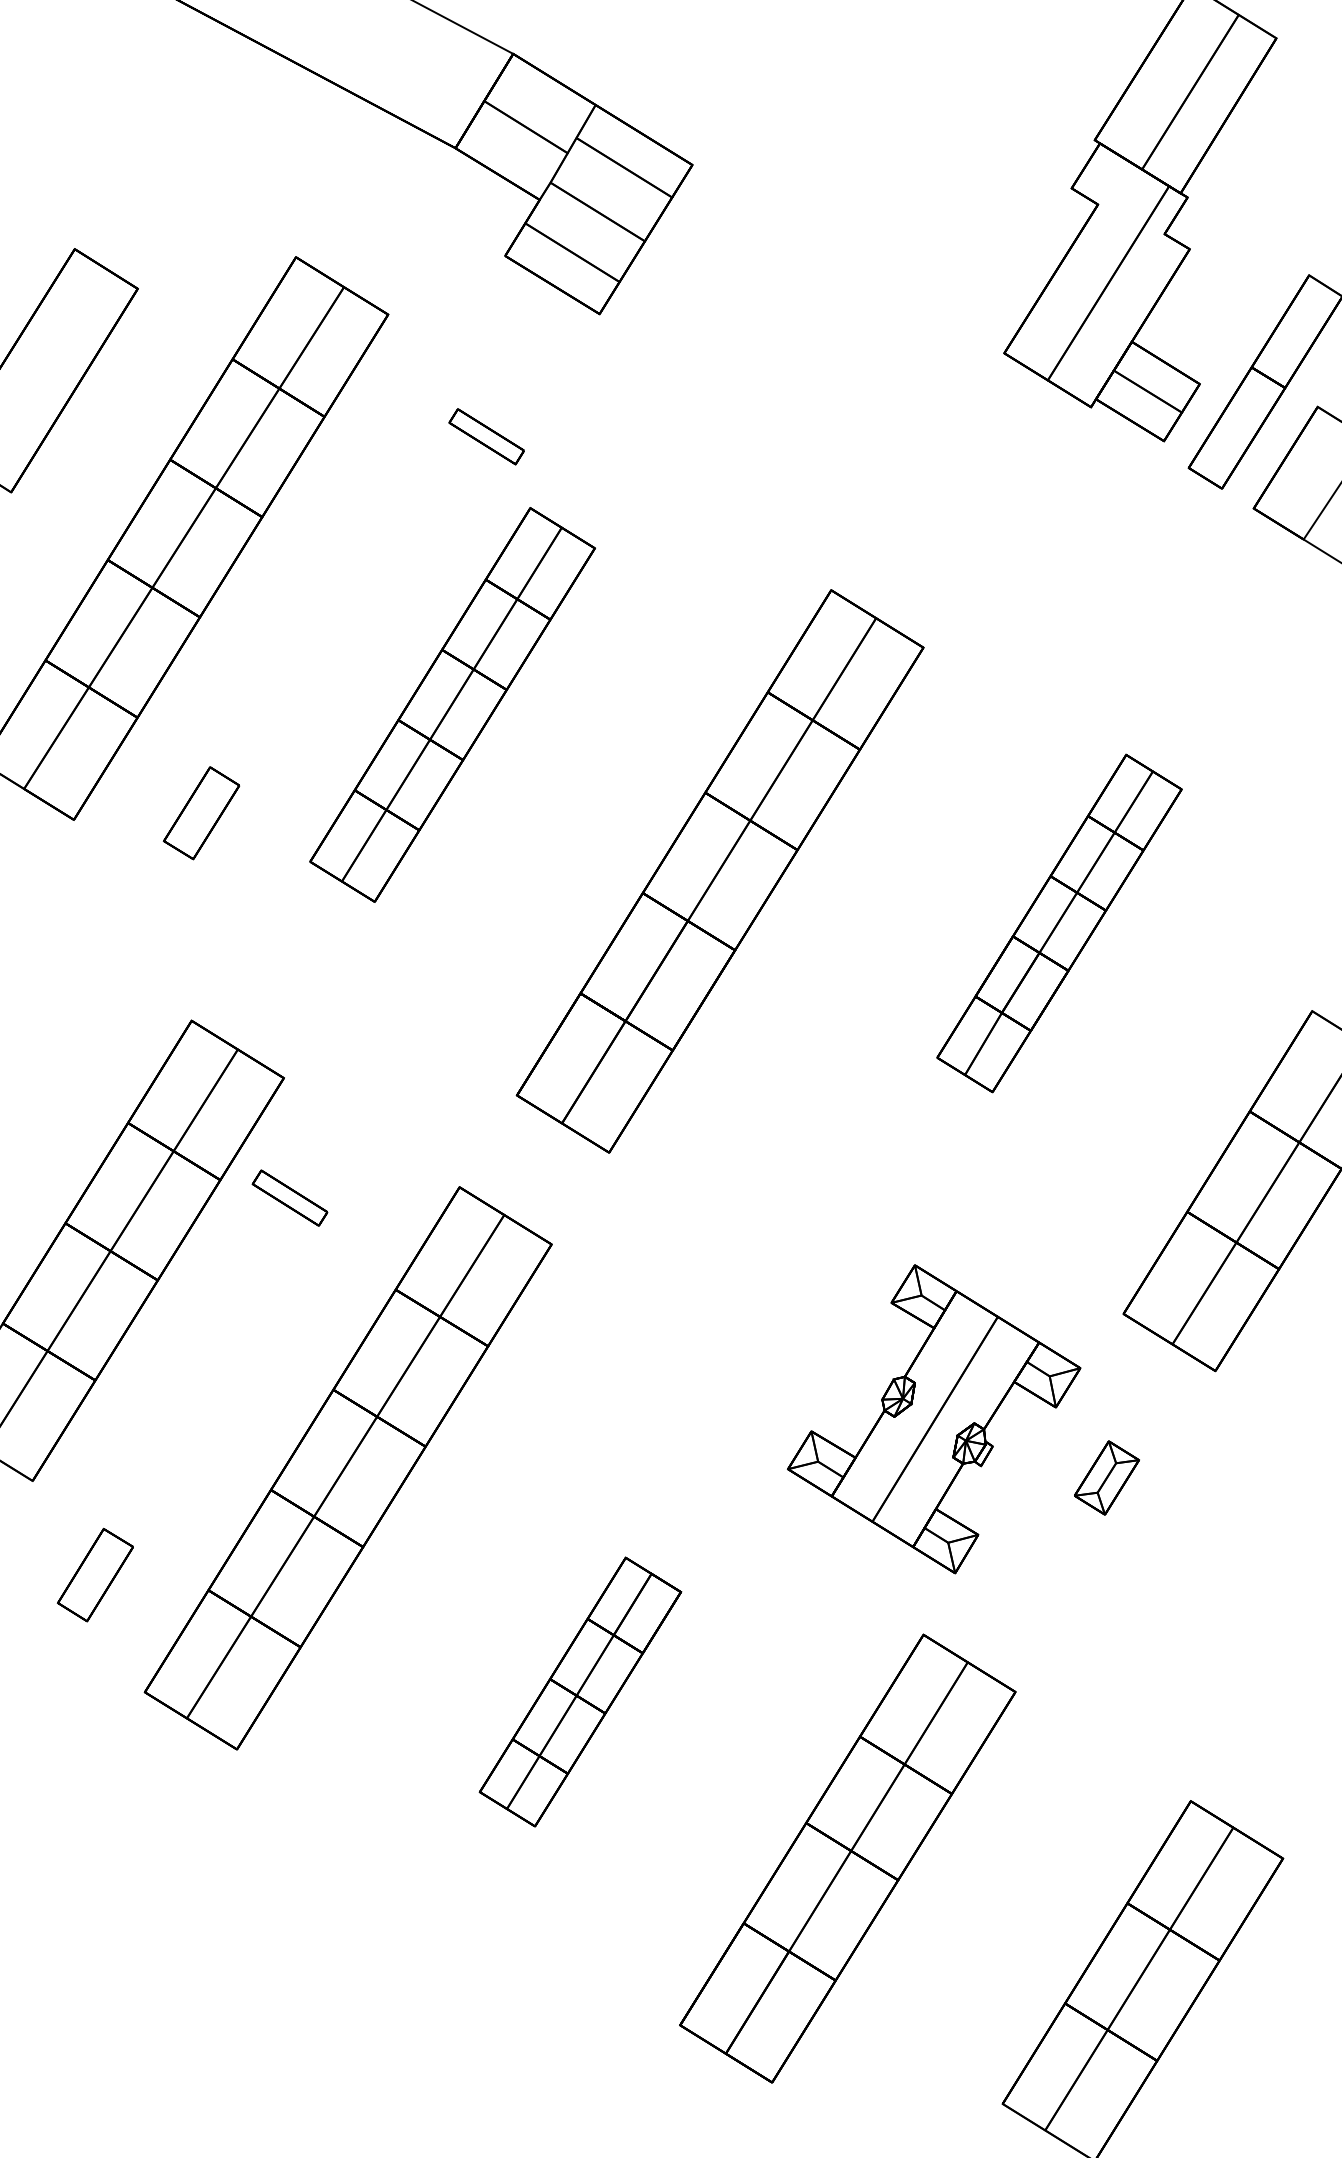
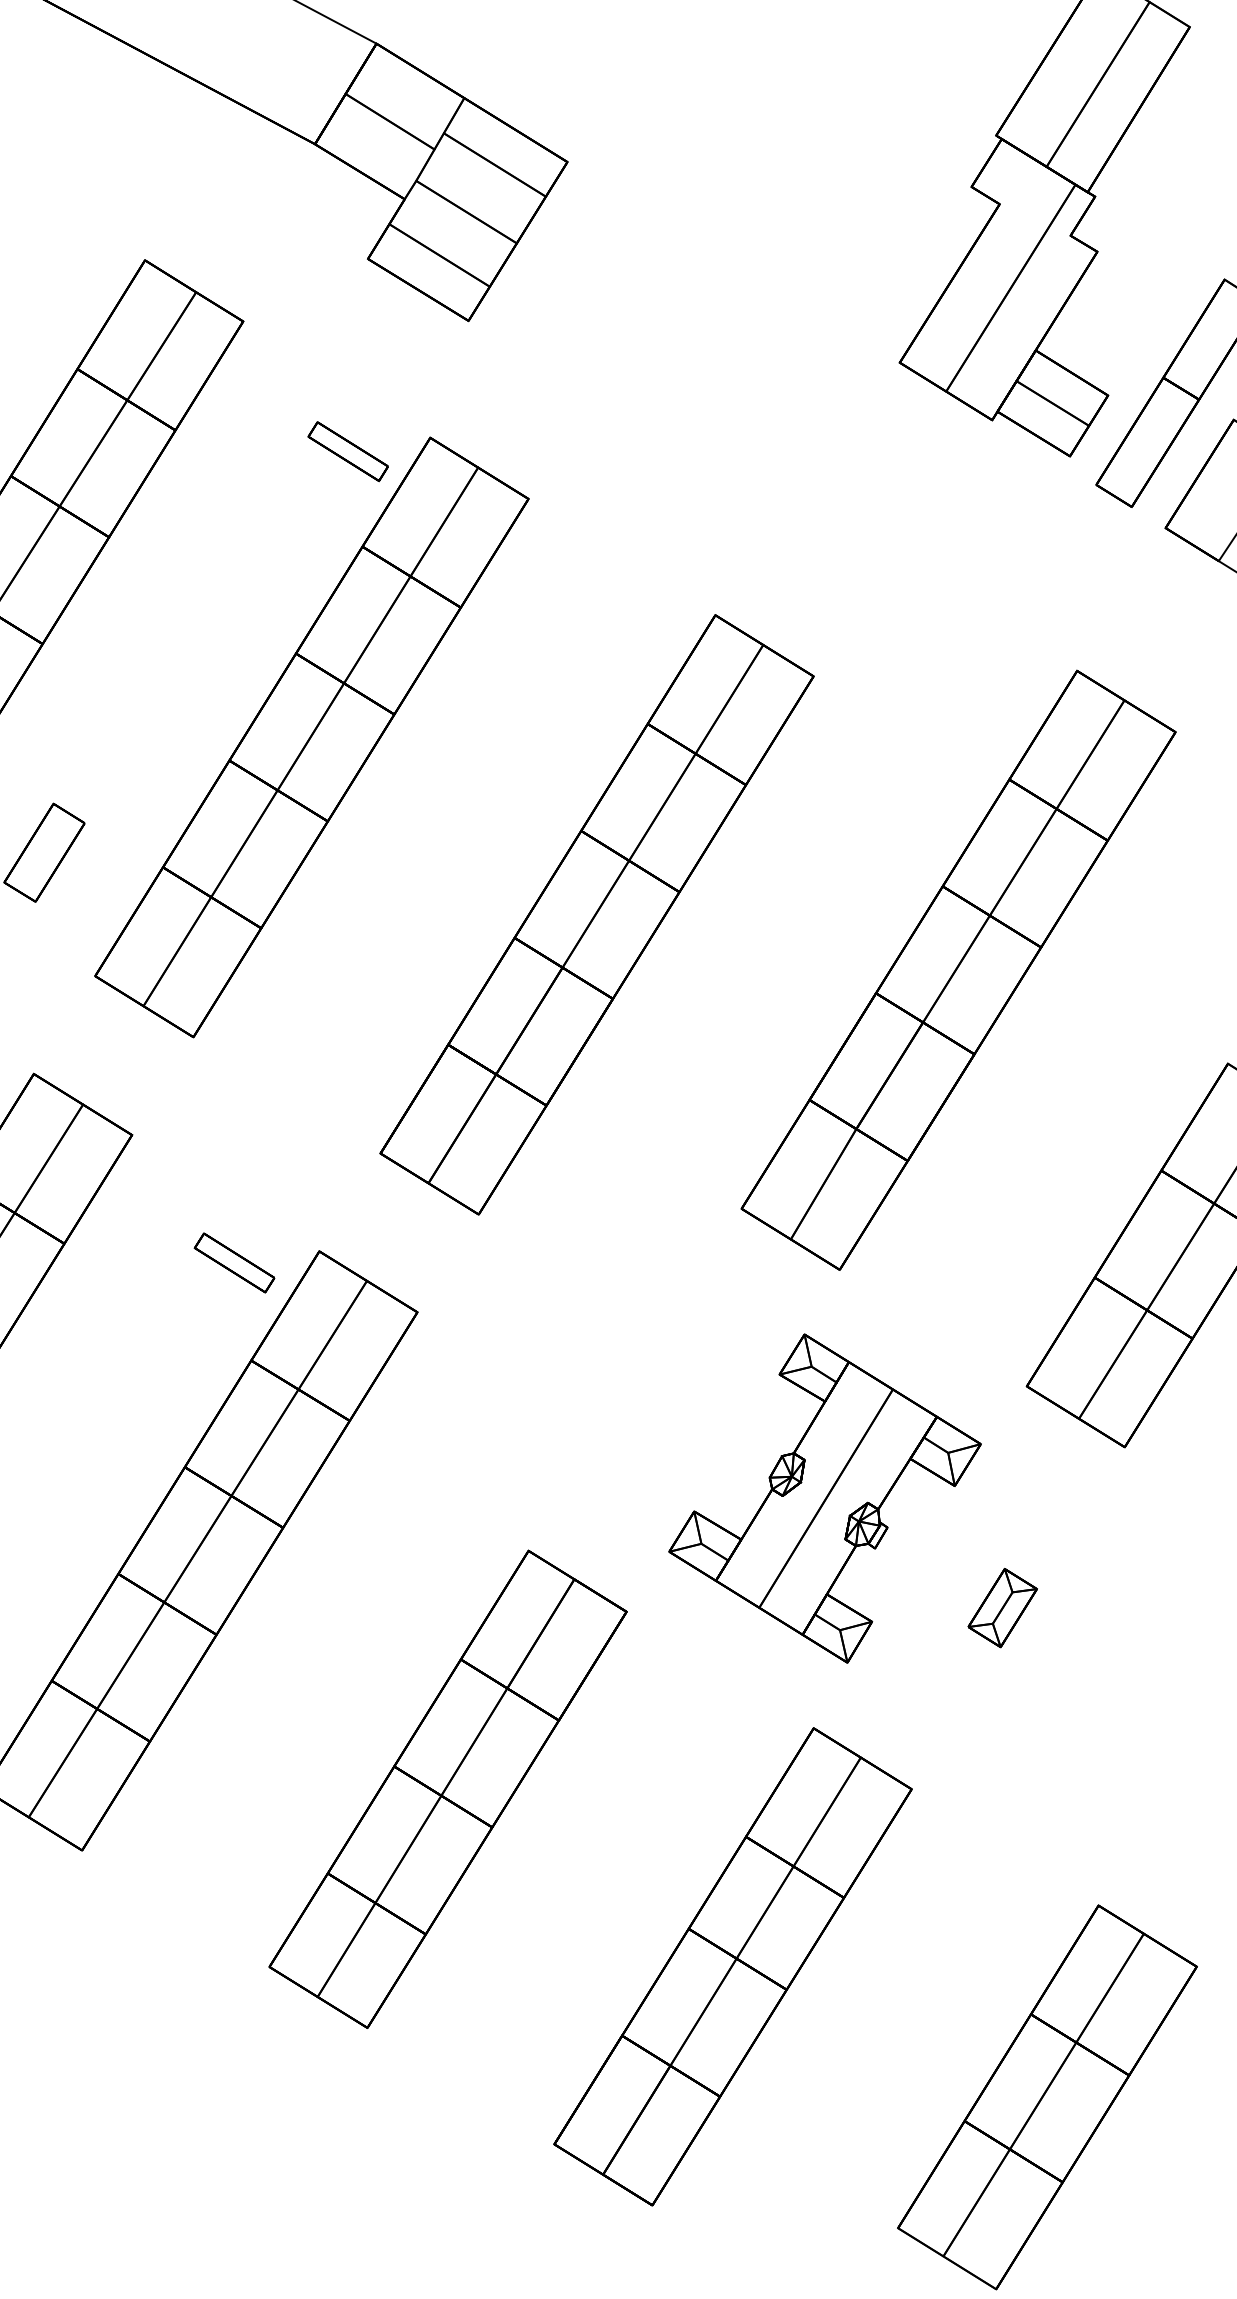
part: (452, 704) -> (311, 736), size x1.43
part: (1059, 923) -> (958, 970), size x1.67
part: (289, 1197) -> (233, 1262), moved
part: (1106, 1477) -> (1002, 1607), moved
part: (580, 1691) -> (448, 1788), size x1.67

